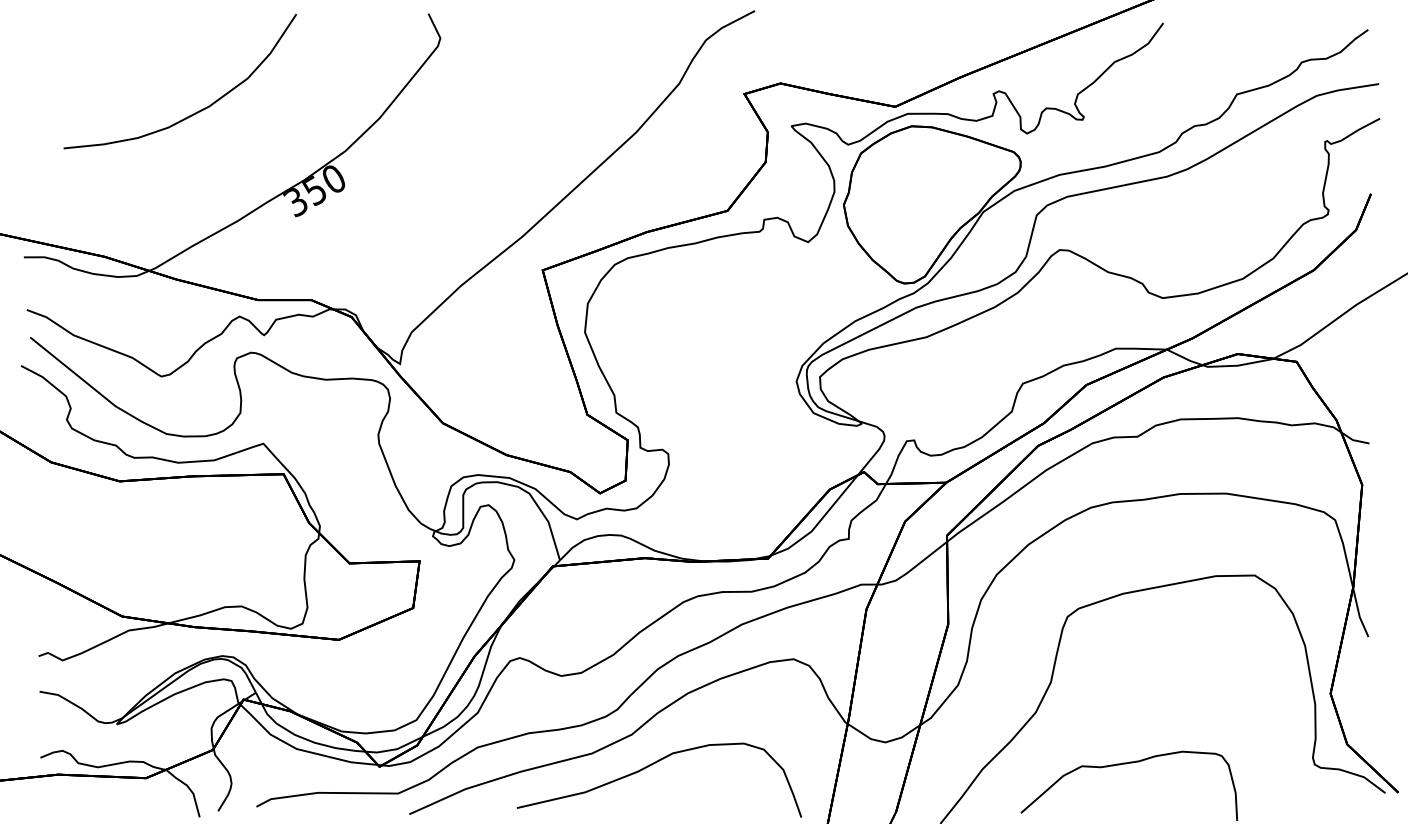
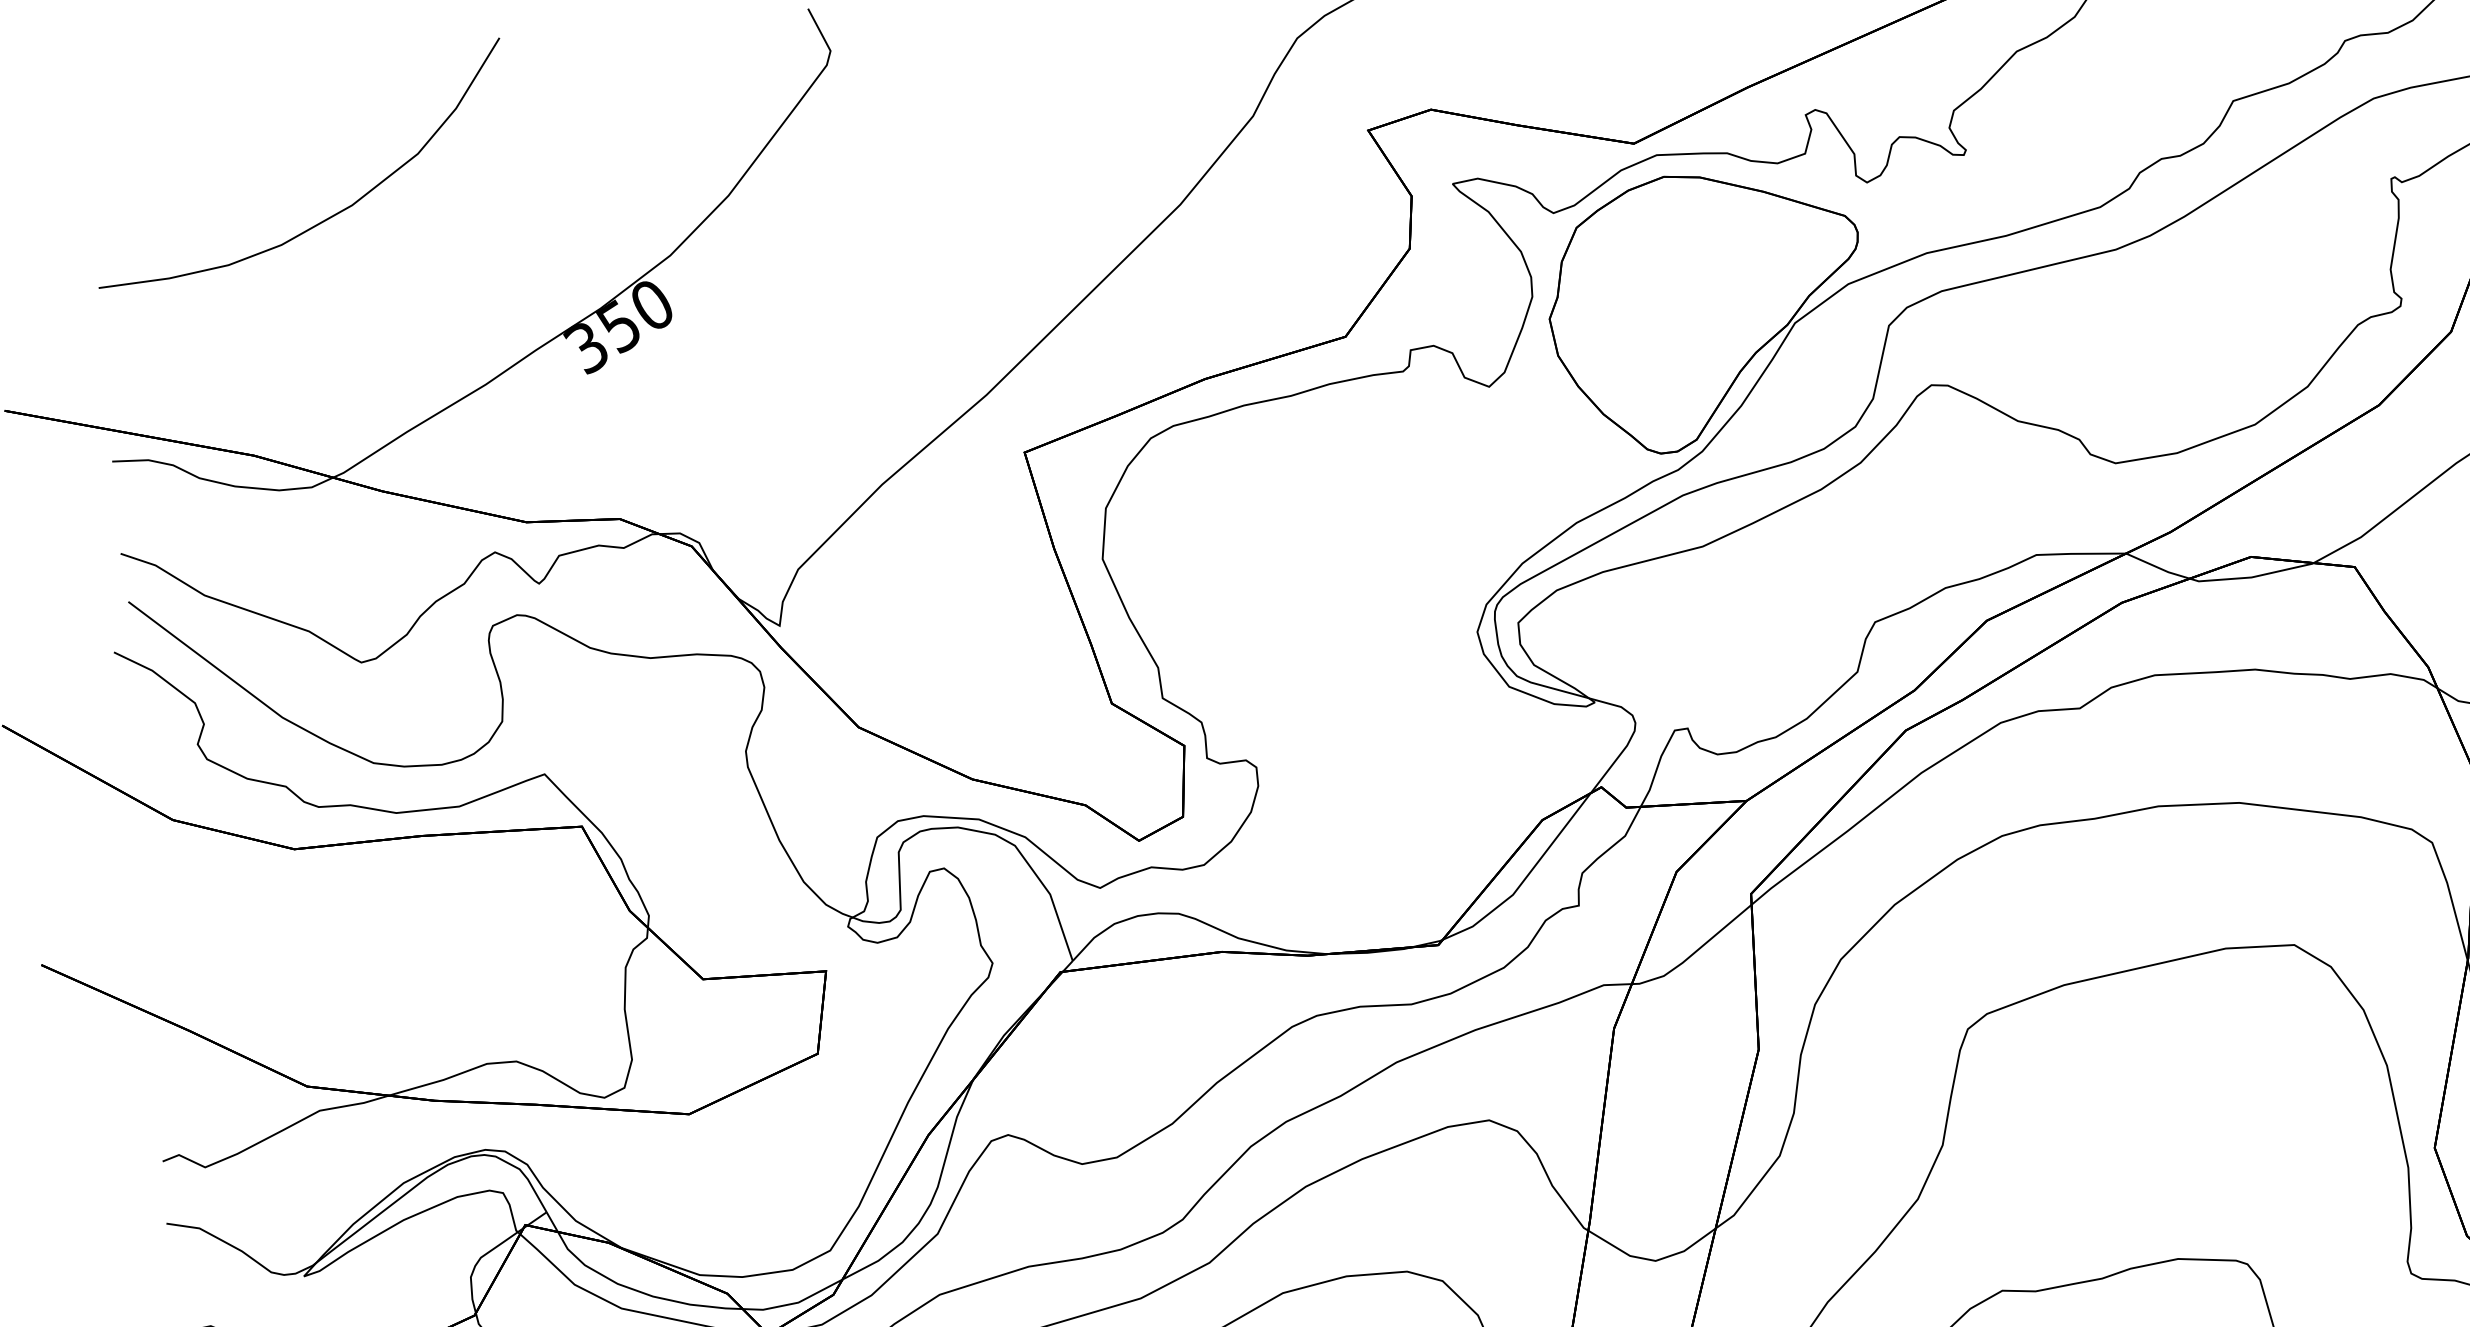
curve: (195, 112) -> (328, 216), moved

